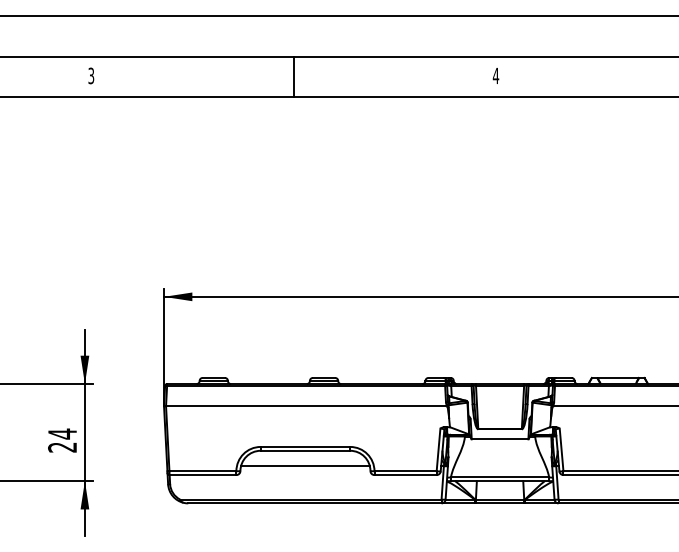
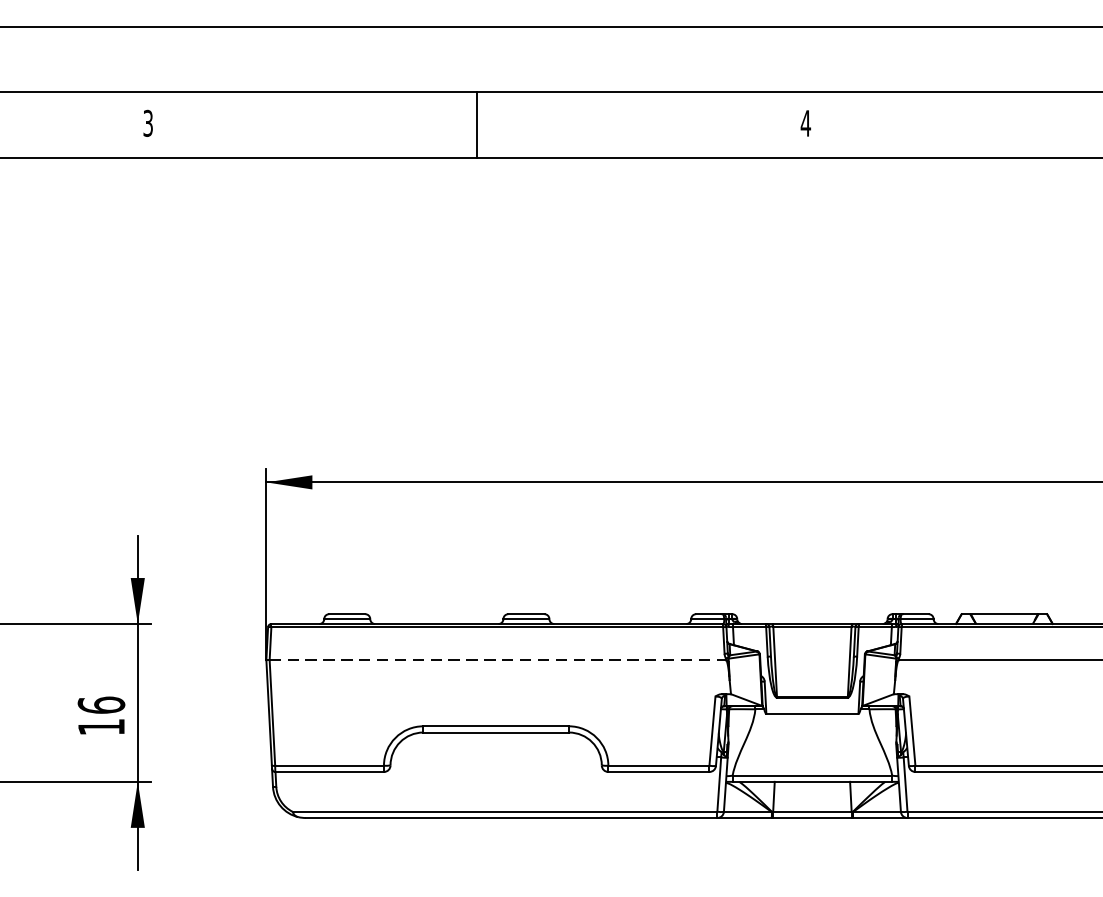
line: (306, 406) -> (497, 660), solid -> dashed
text: (62, 440) -> (101, 715), 24 -> 16
line: (305, 466) -> (496, 758), removed

